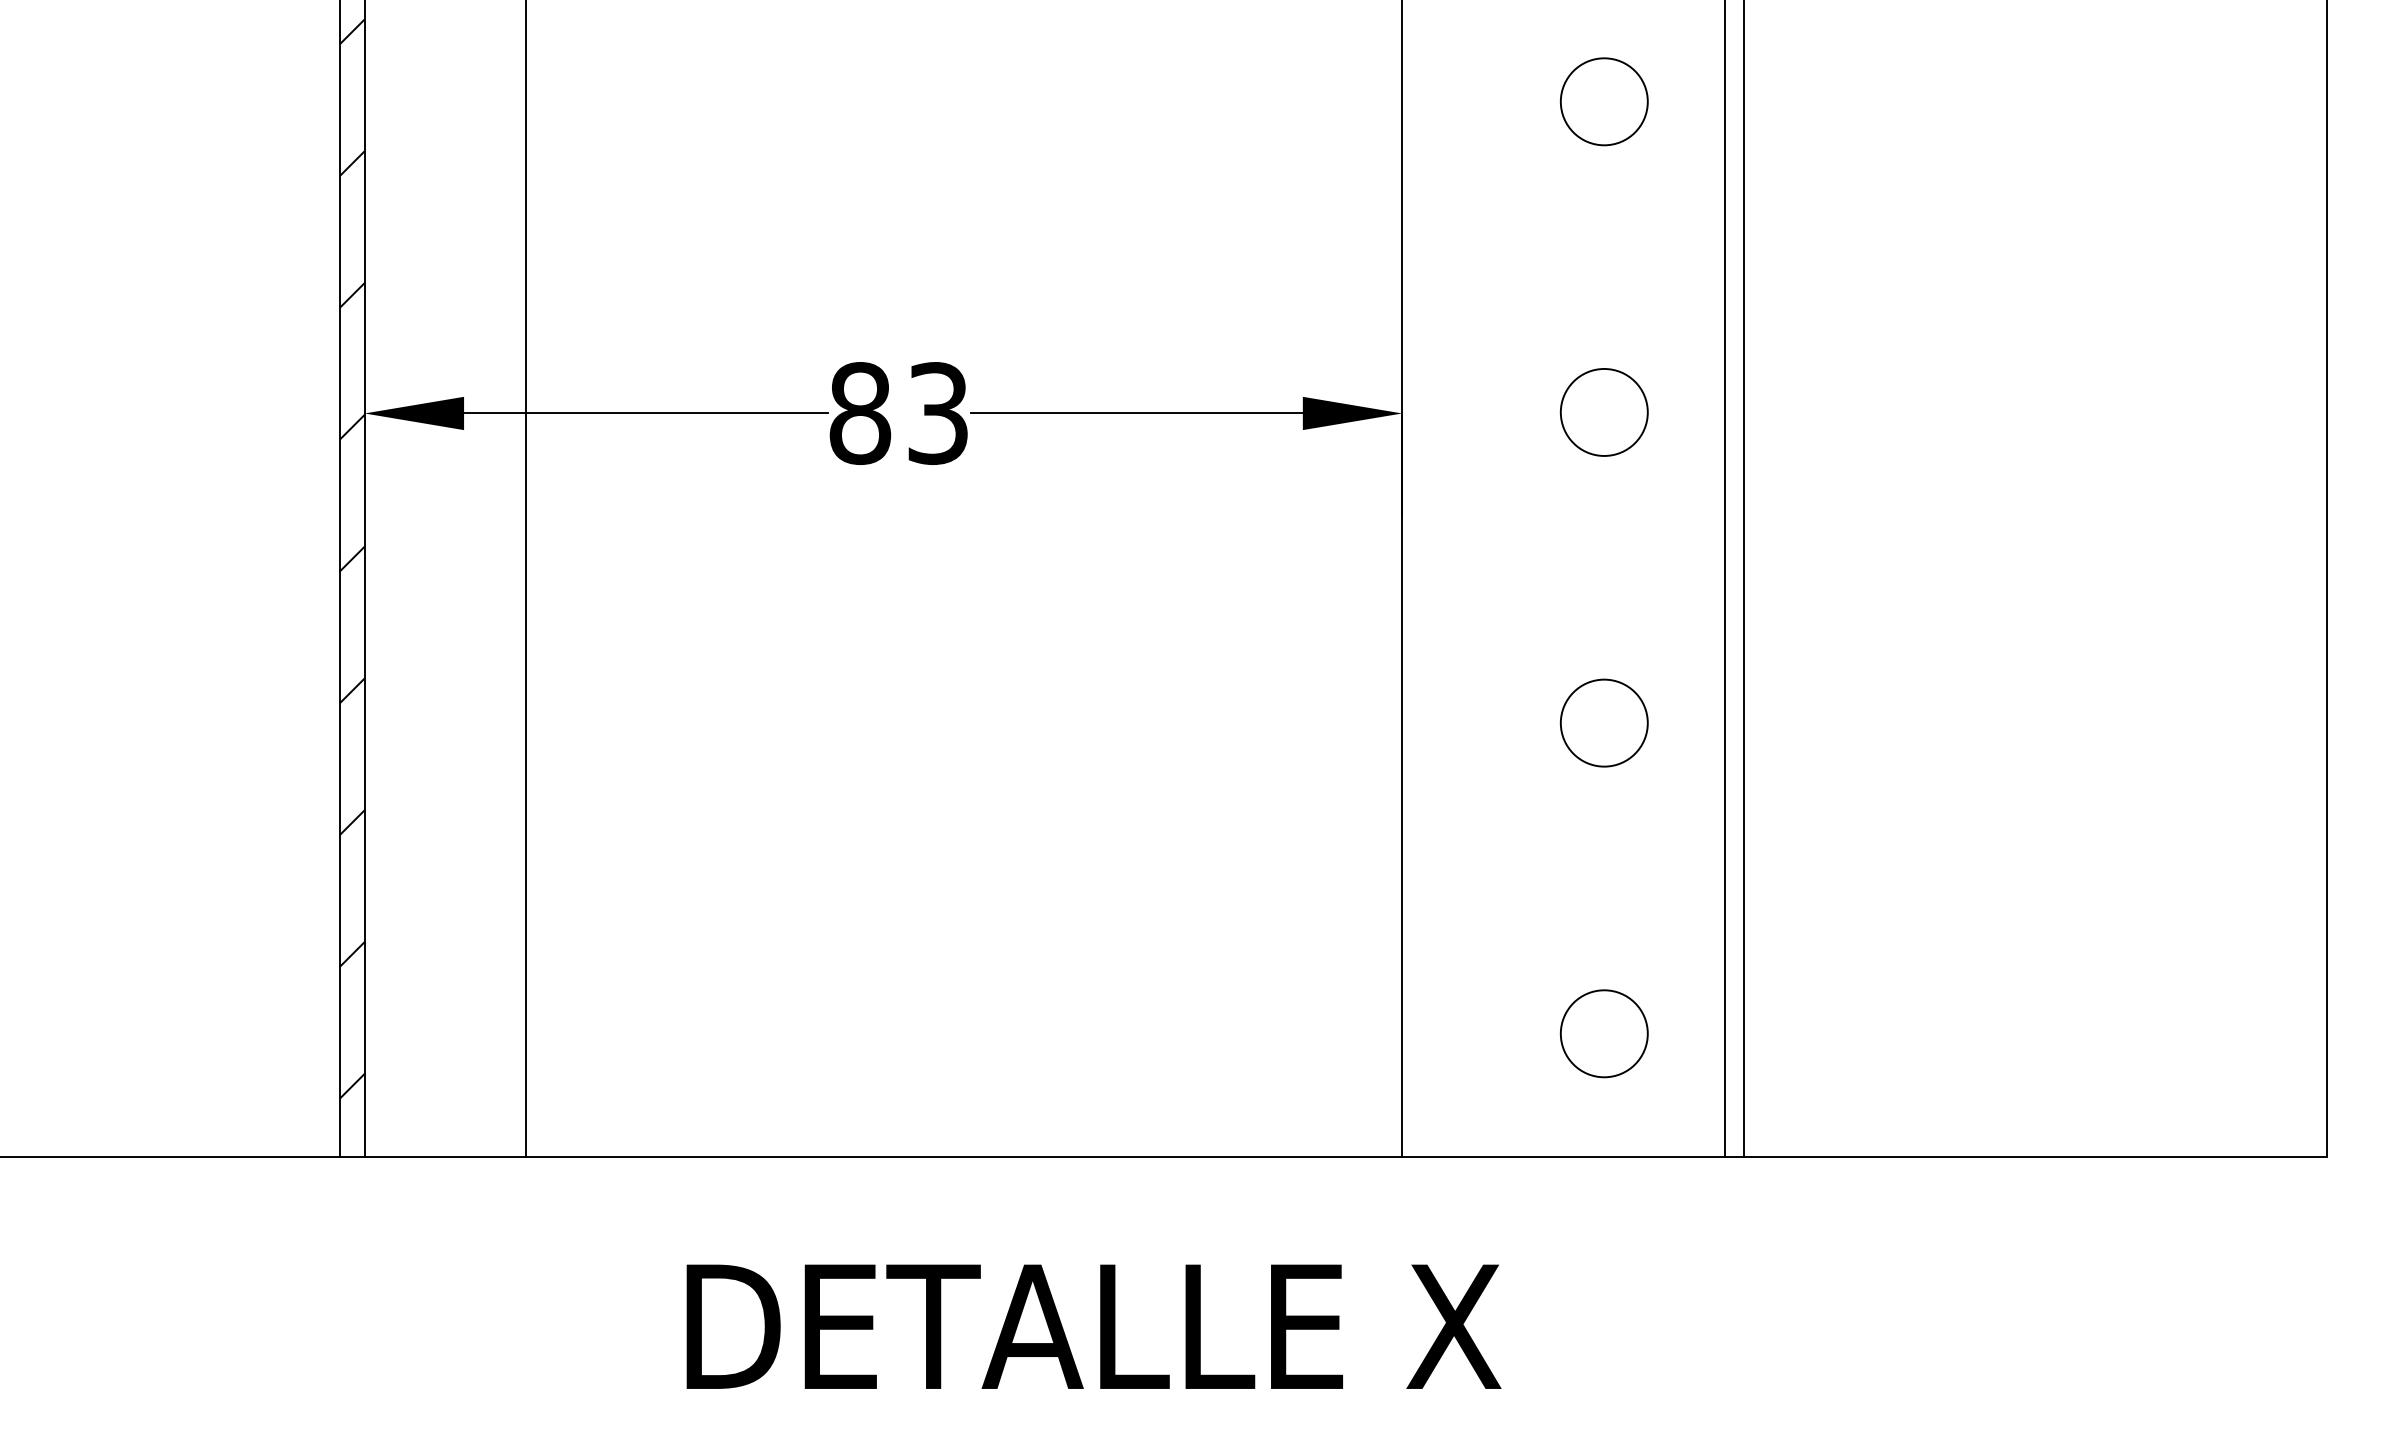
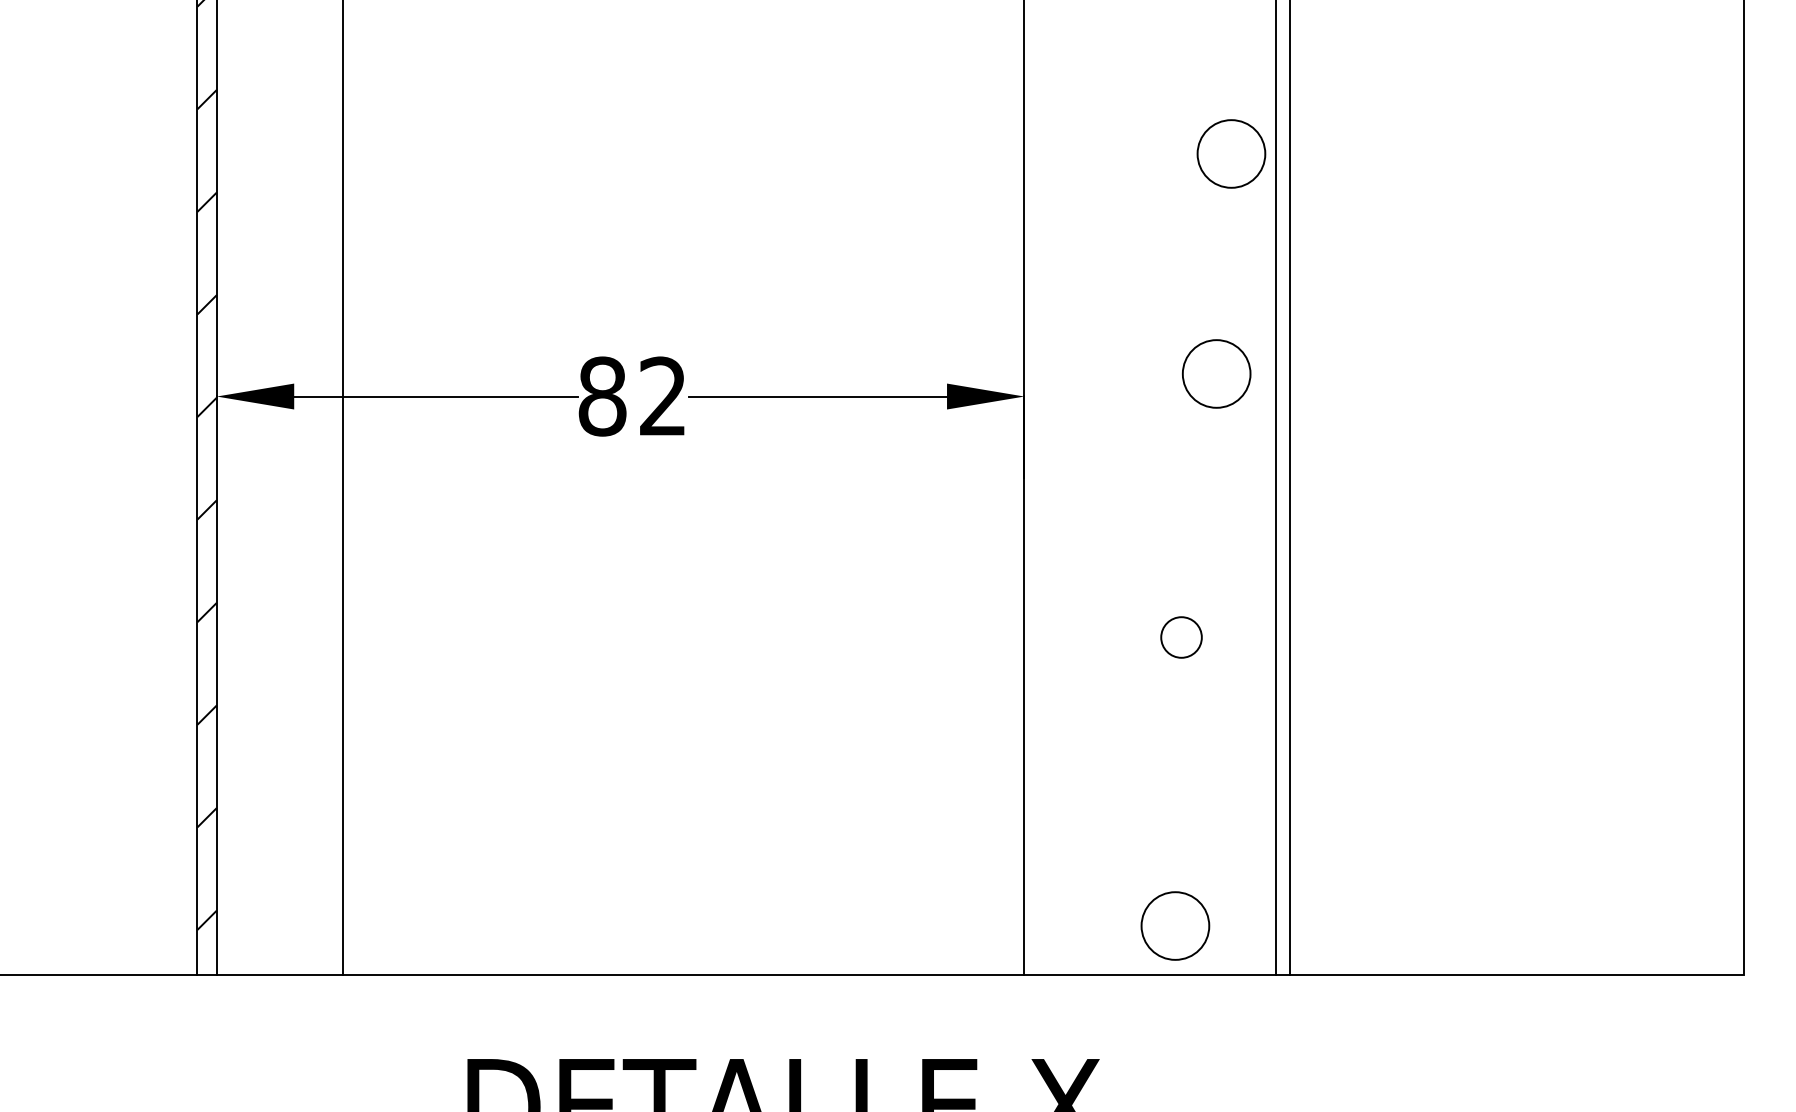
circle: (1603, 101) -> (1230, 153), moved
circle: (1603, 412) -> (1216, 373), moved
text: (937, 413) -> (662, 396), 83 -> 82
circle: (1603, 722) -> (1181, 637), size x0.6
circle: (1603, 1033) -> (1174, 925), moved

